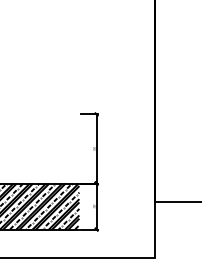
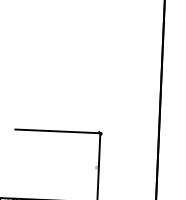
line: (45, 114) -> (49, 131), added

